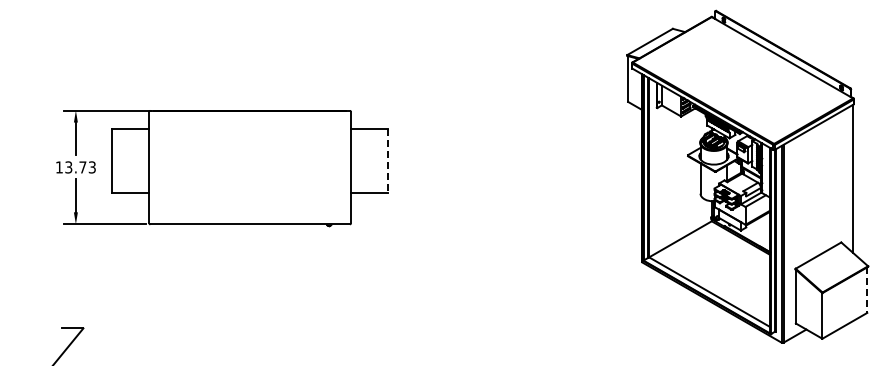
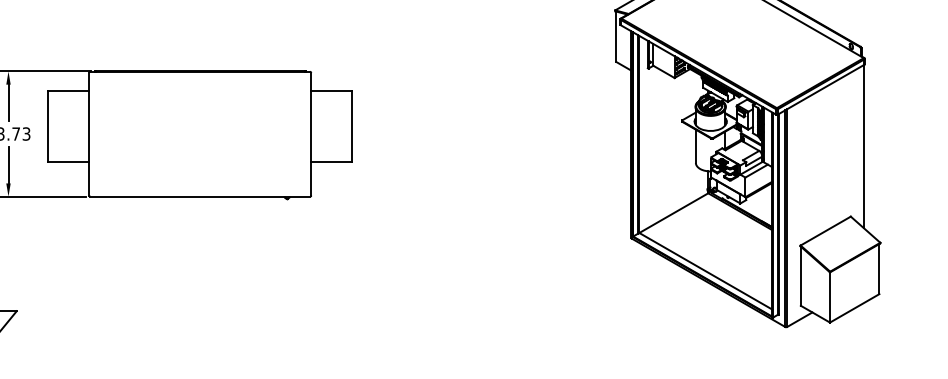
line: (388, 161) -> (352, 127), dashed -> solid
line: (867, 290) -> (879, 269), dashed -> solid

